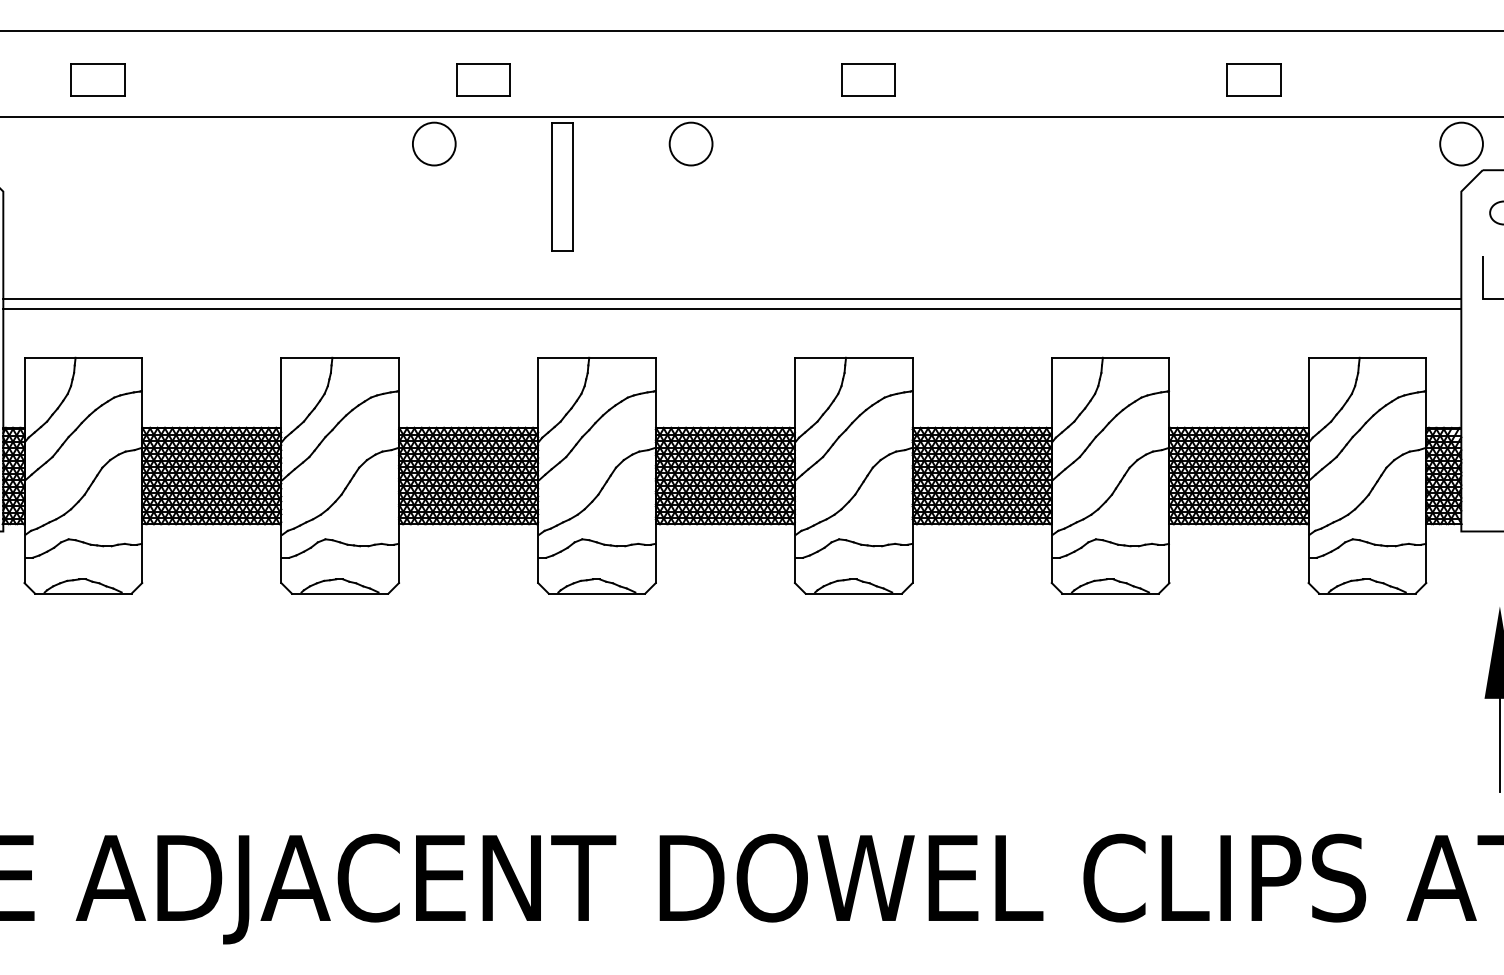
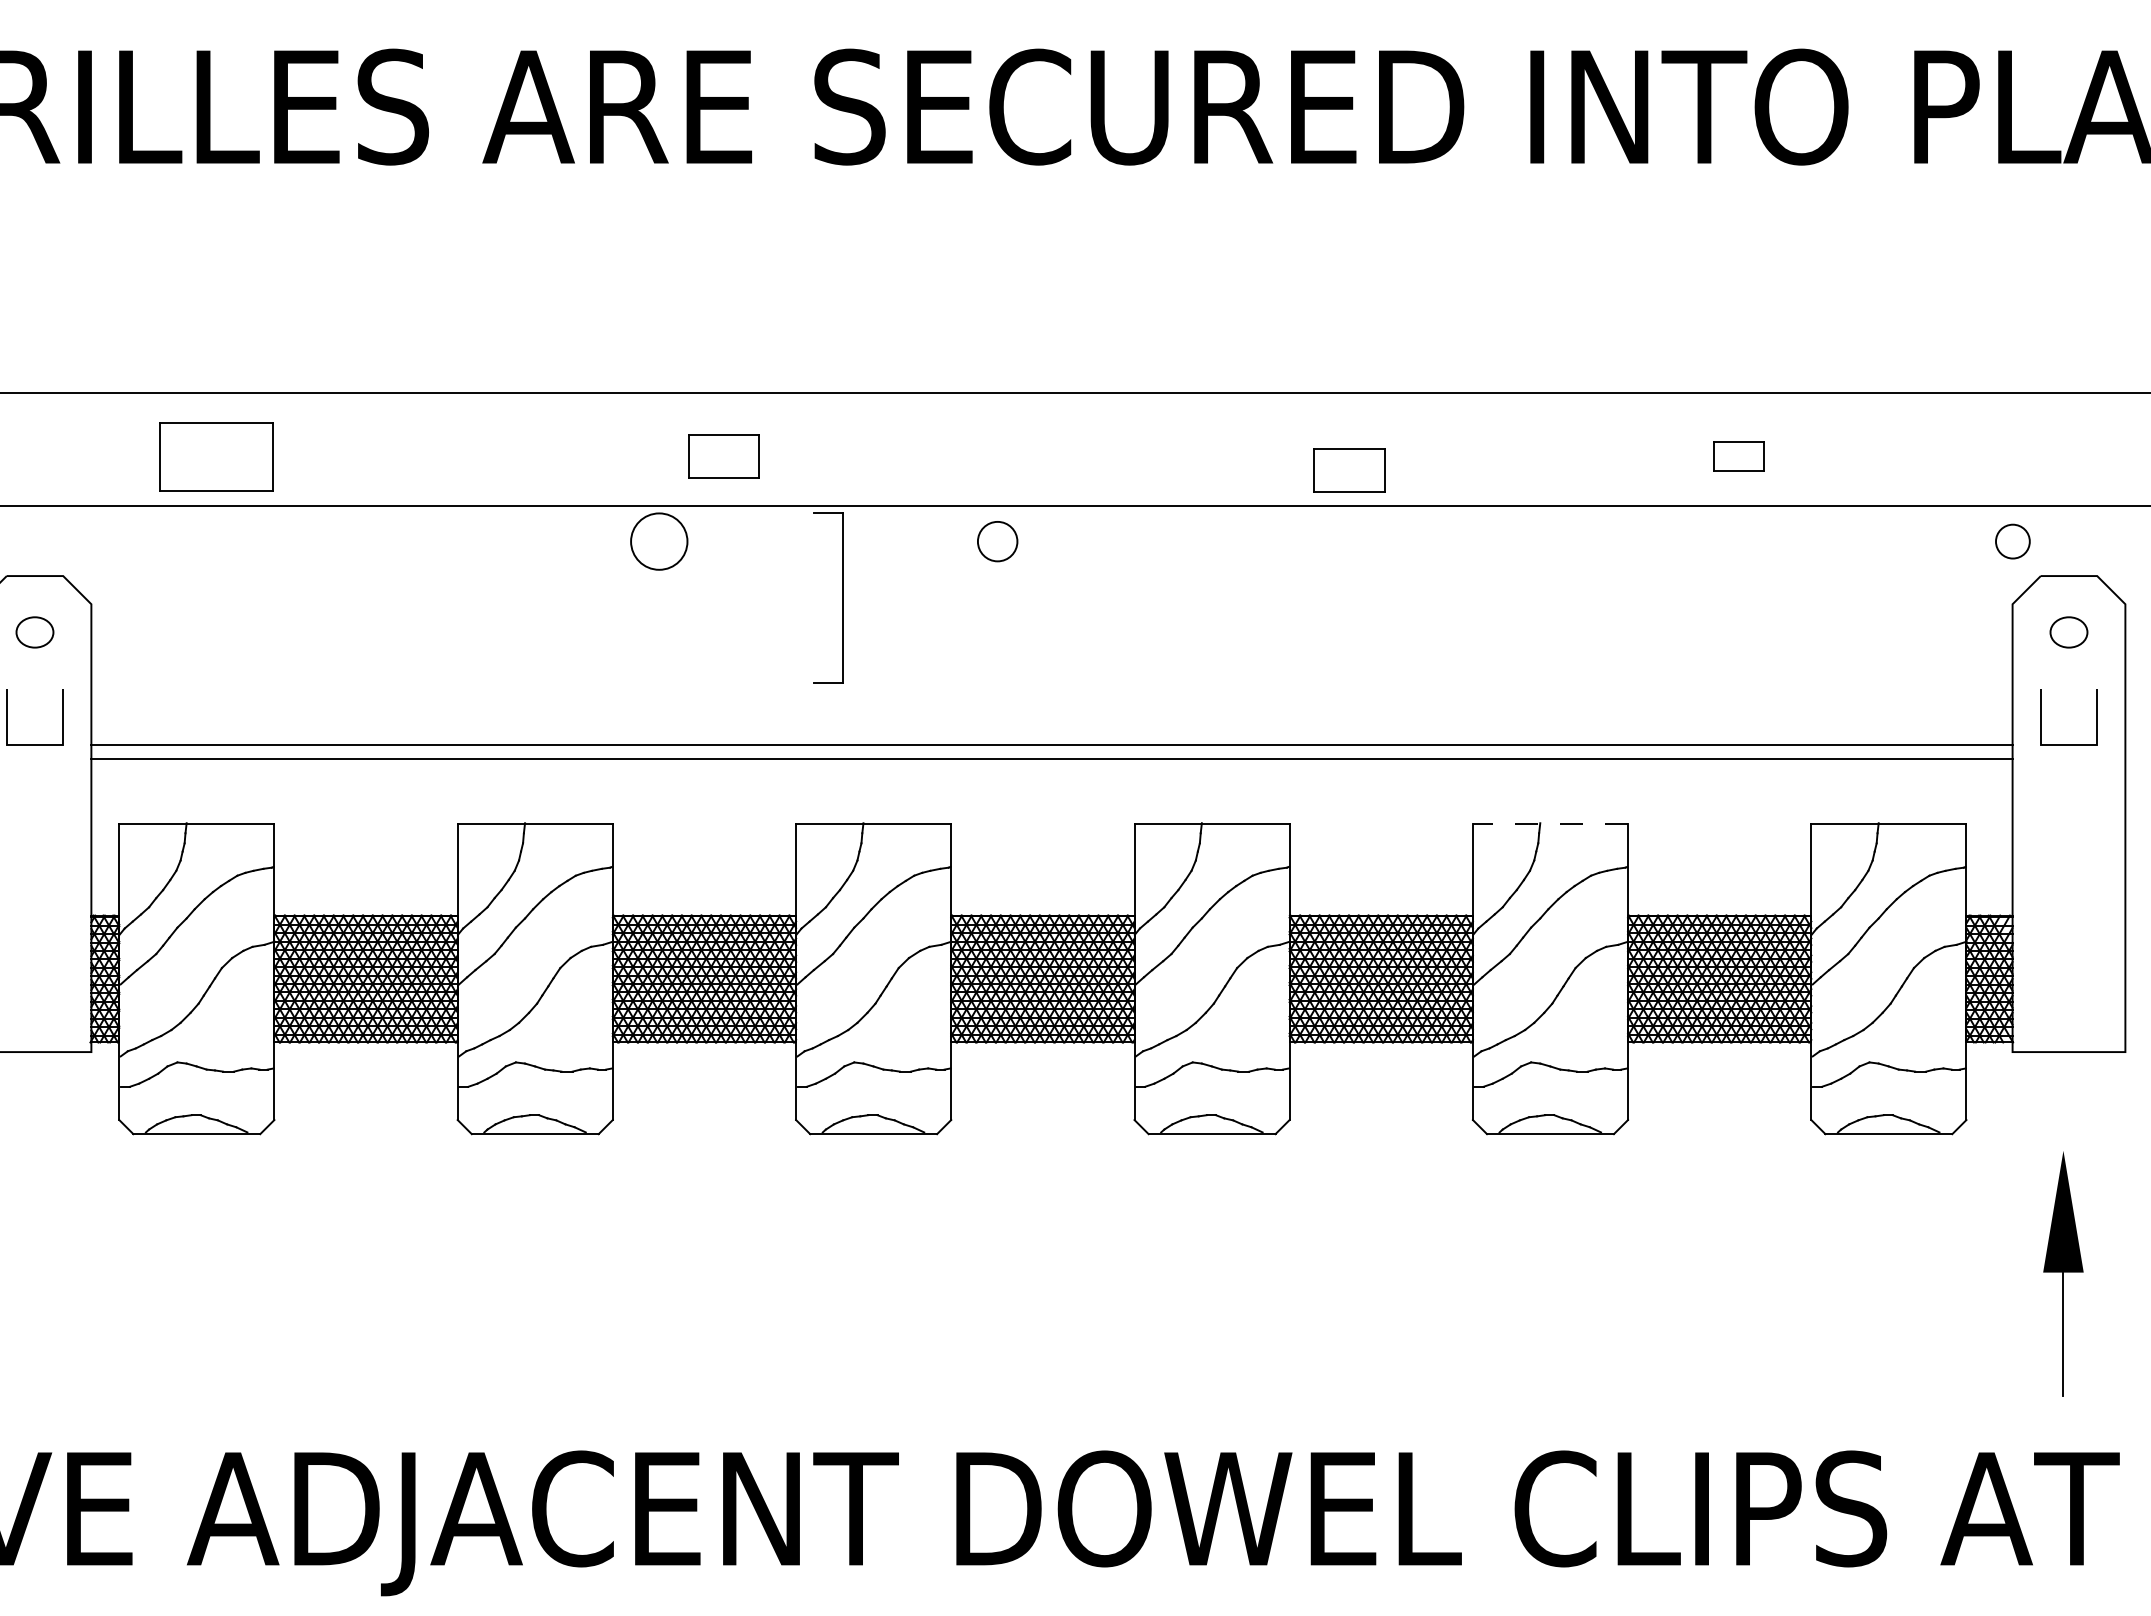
part: (98, 79) -> (216, 456), size x1.6
part: (868, 79) -> (1349, 470), moved
part: (1253, 79) -> (1738, 456), size x0.7
circle: (690, 143) -> (997, 541), size x0.7
circle: (1461, 143) -> (2012, 541), size x0.6
line: (552, 186) -> (814, 597), removed
line: (1110, 358) -> (1550, 823), solid -> dashed

